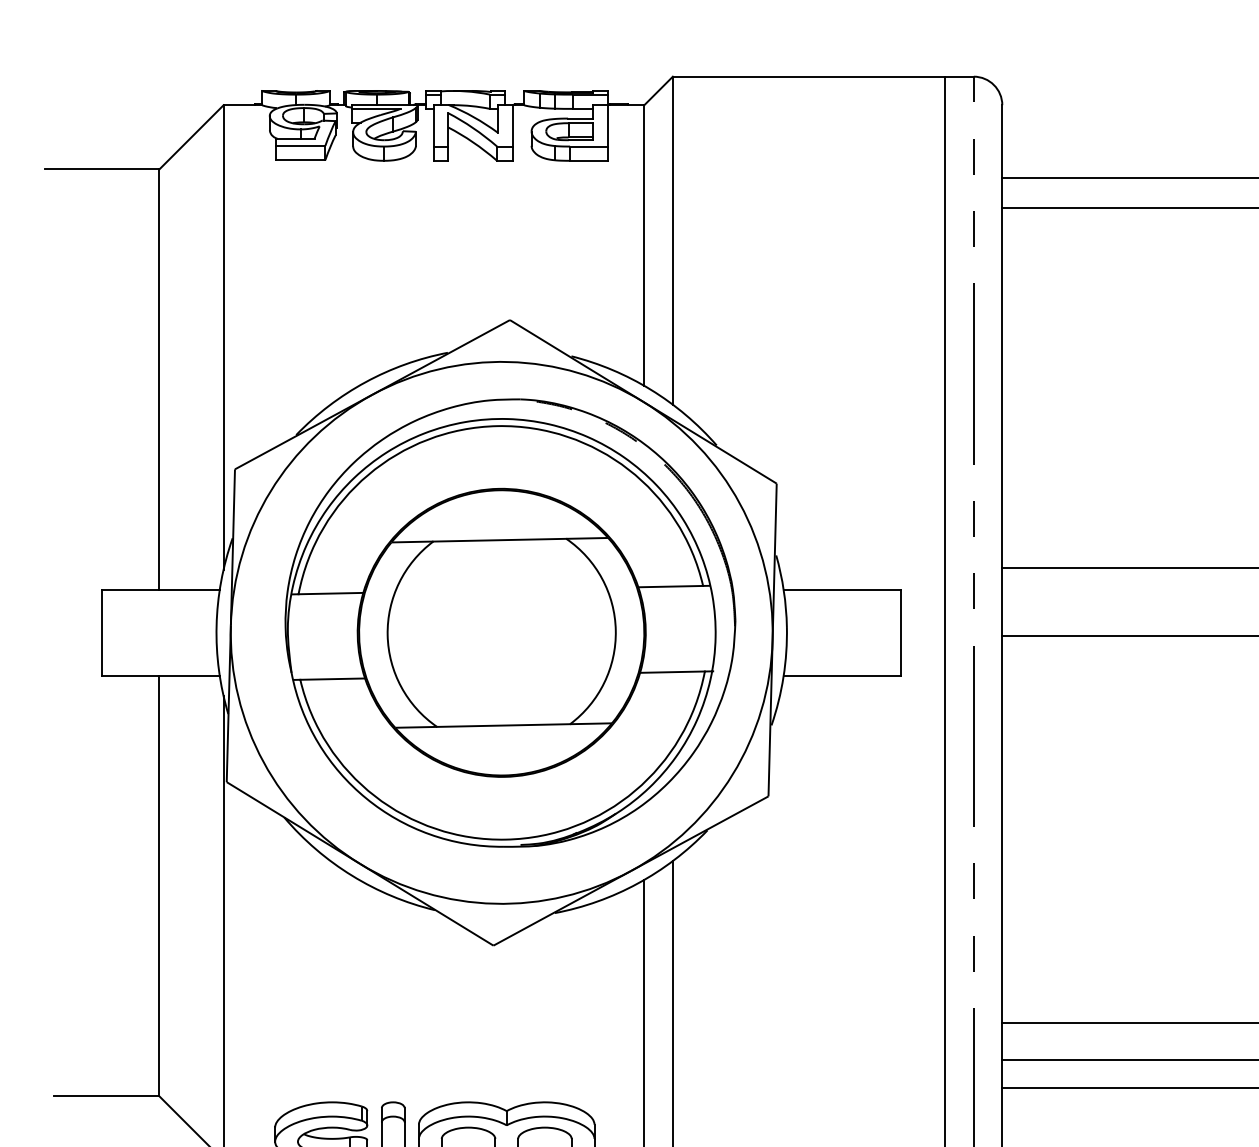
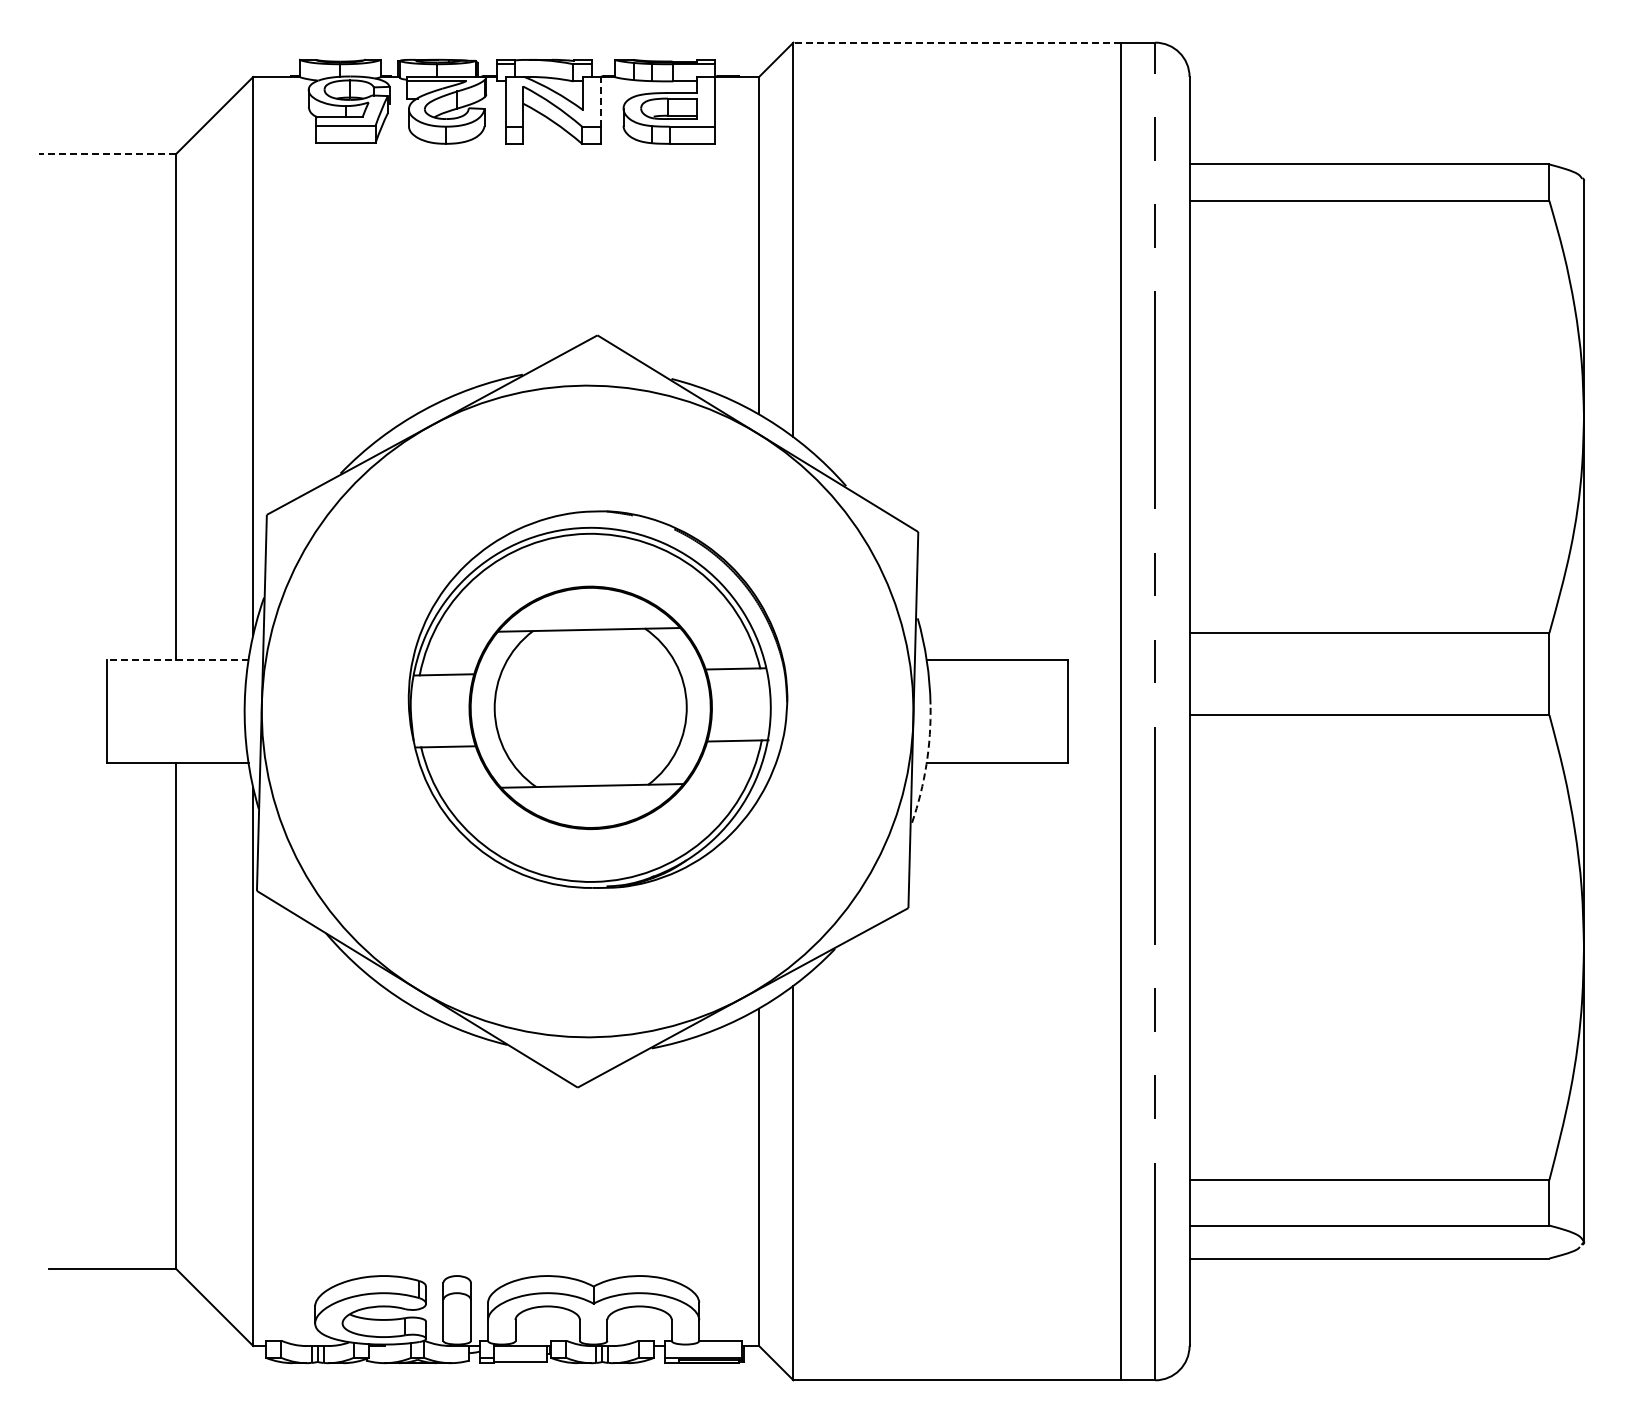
line: (809, 76) -> (957, 42), solid -> dashed
line: (512, 125) -> (600, 101), solid -> dashed
line: (102, 169) -> (107, 154), solid -> dashed
line: (161, 590) -> (178, 660), solid -> dashed
part: (509, 622) -> (597, 699), size x0.7
arc: (783, 676) -> (926, 764), solid -> dashed

